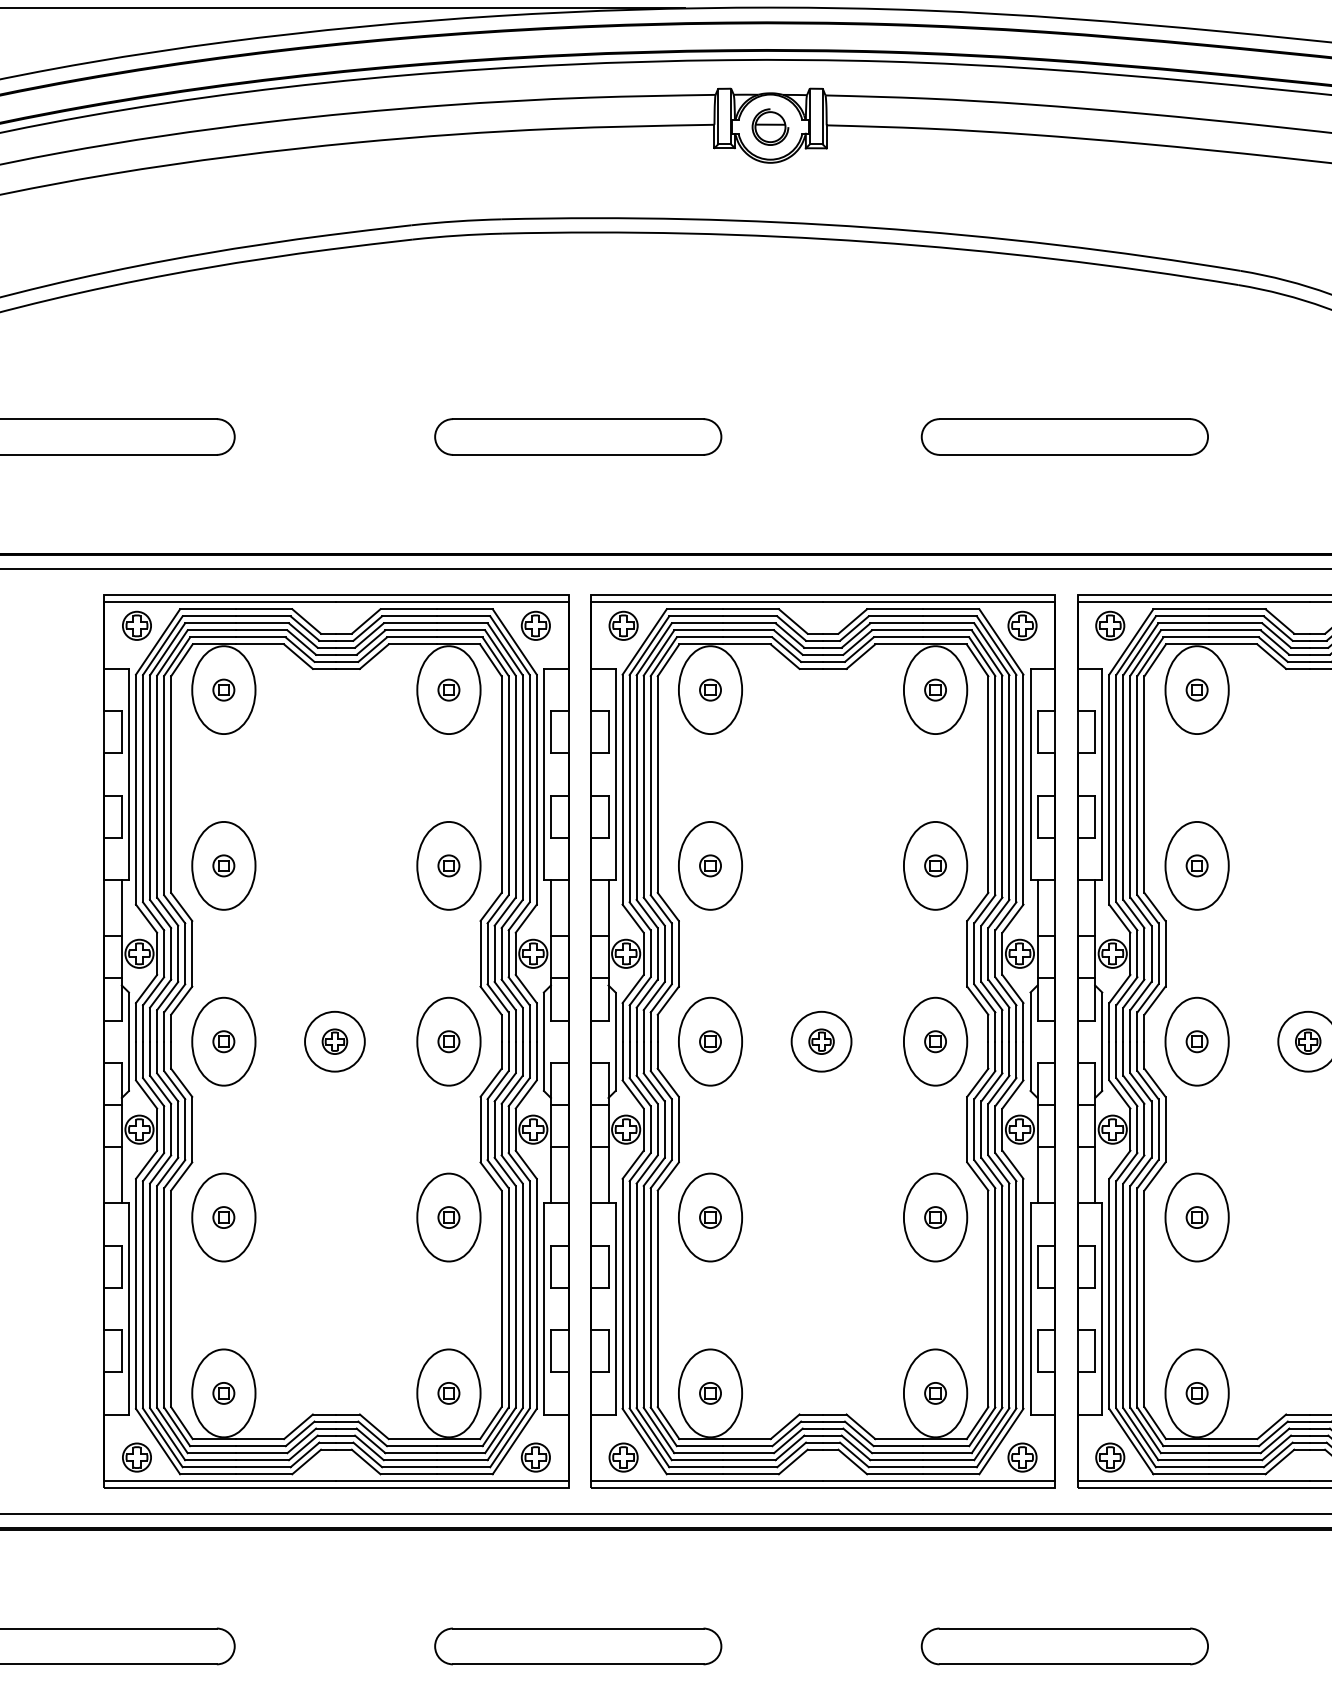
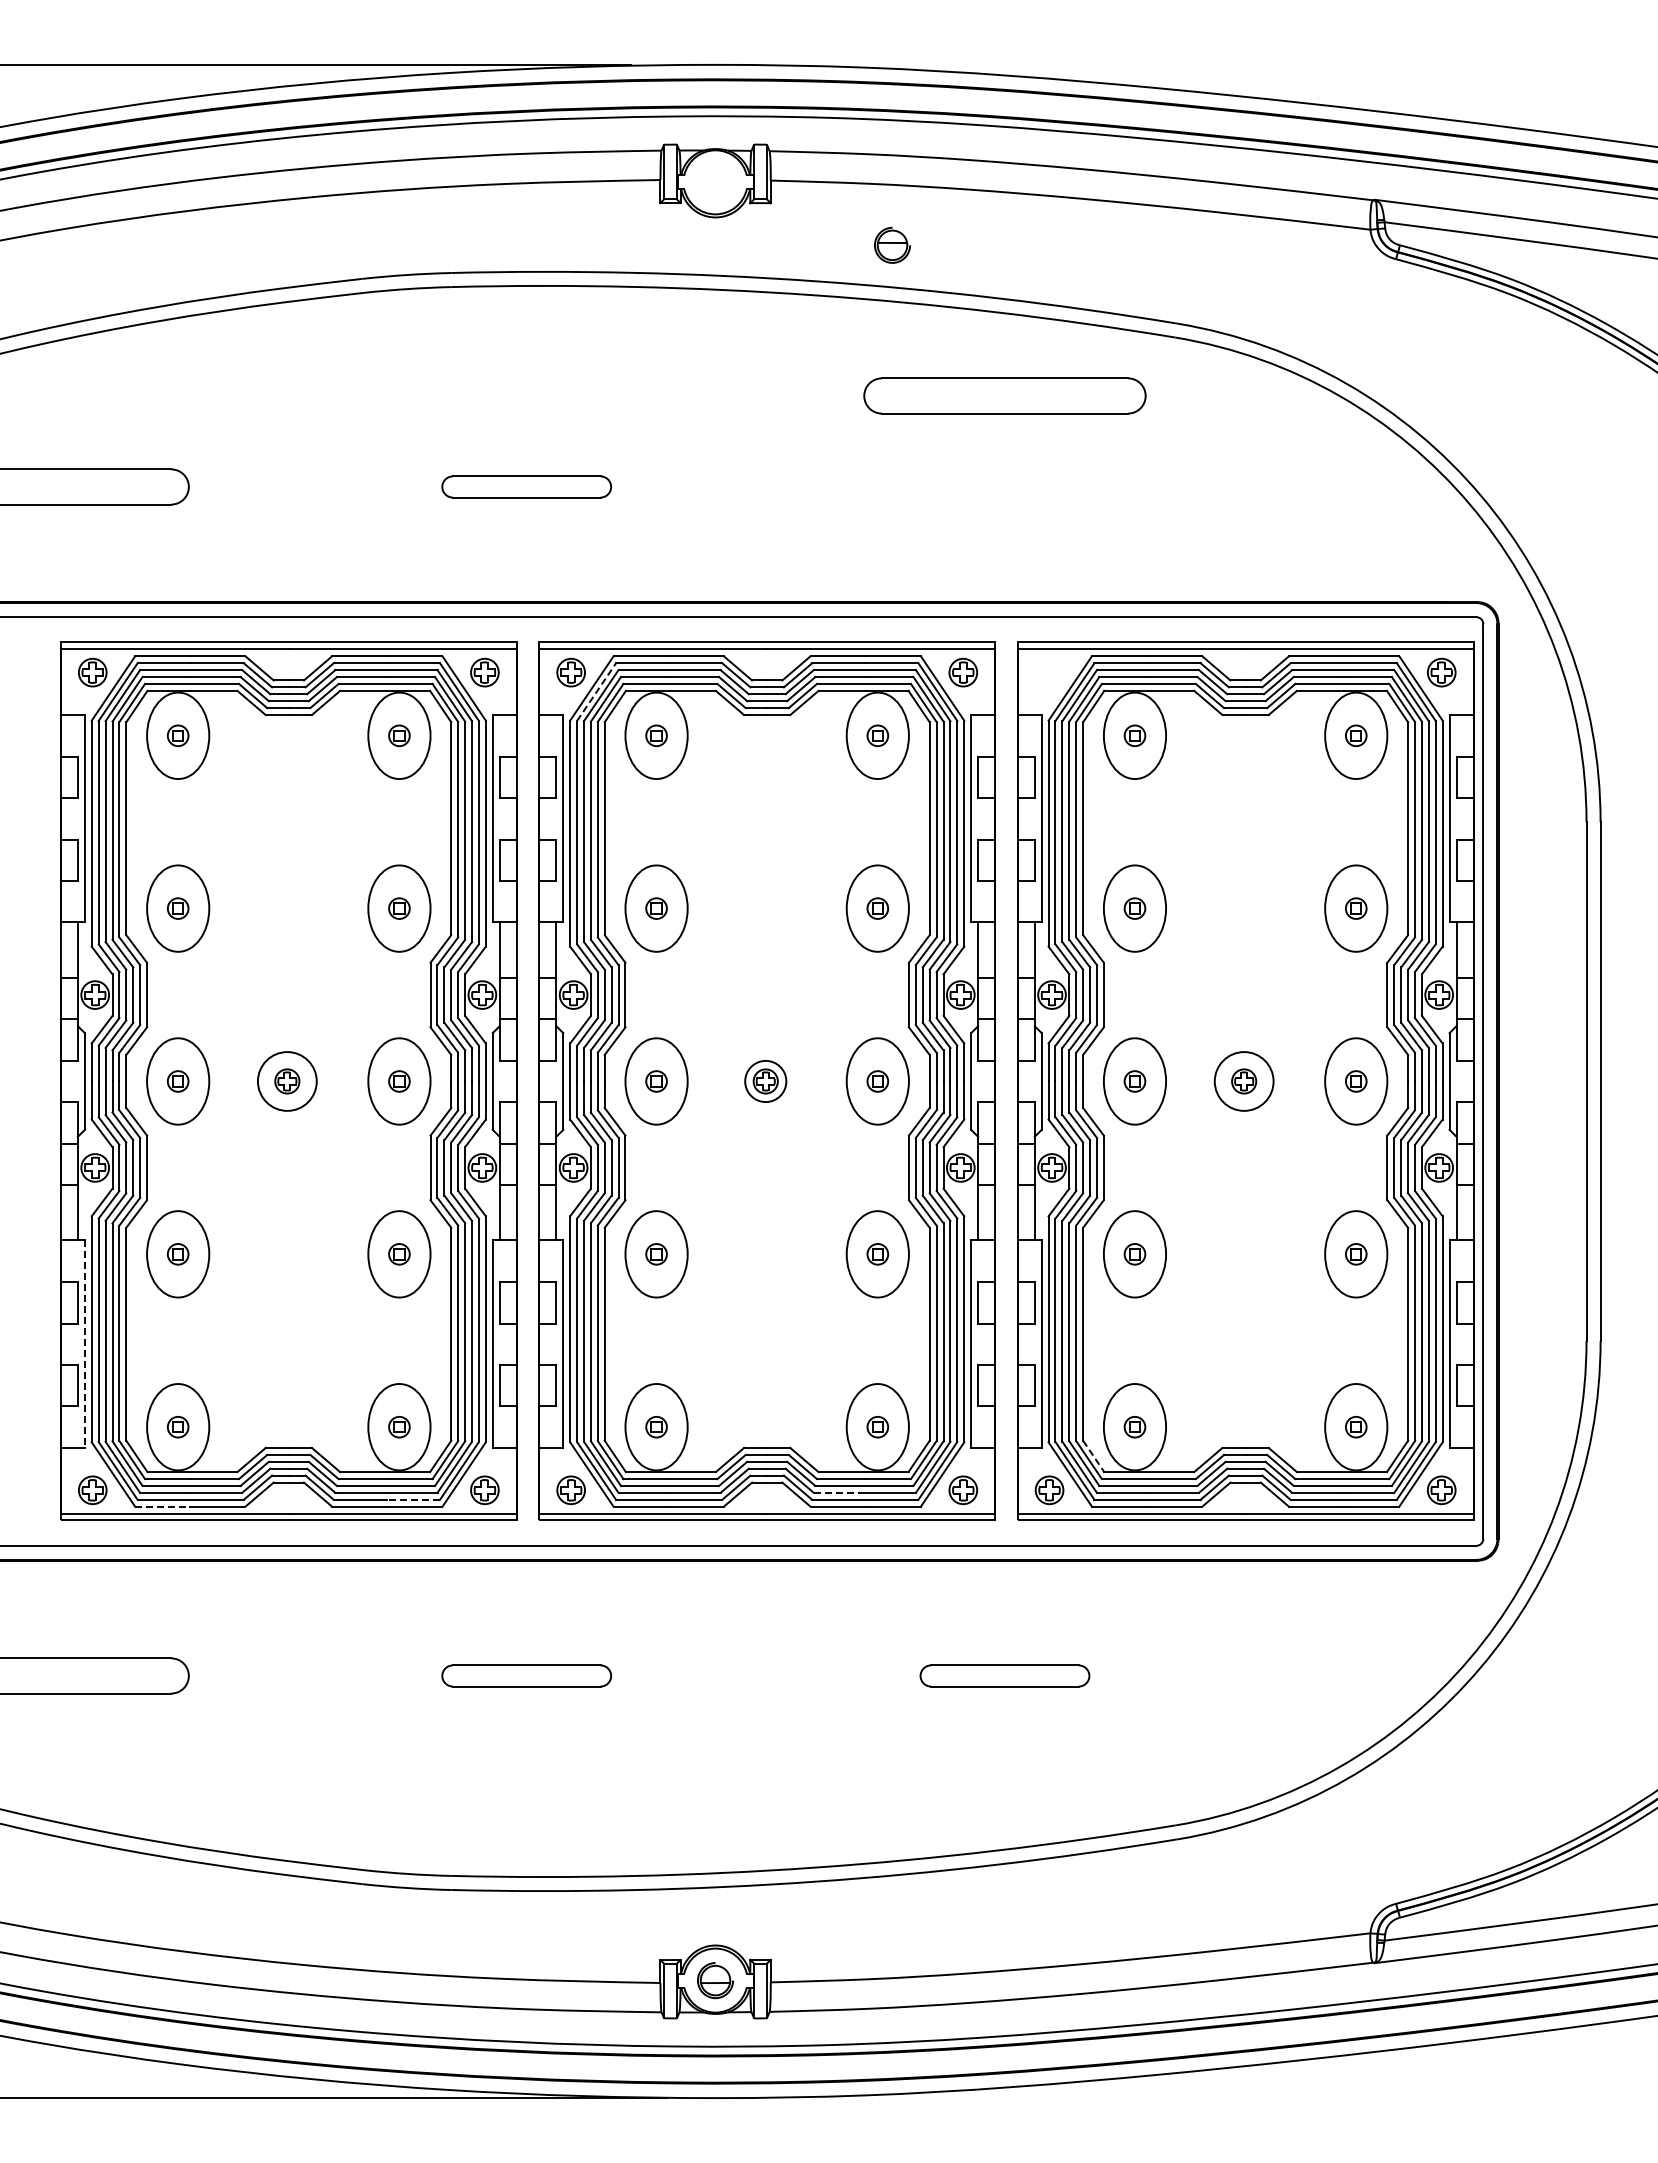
part: (770, 126) -> (892, 244), moved
part: (578, 436) -> (526, 486), size x0.6
part: (1064, 436) -> (1004, 395), moved
part: (1110, 625) -> (1049, 672), removed
line: (649, 646) -> (596, 692), solid -> dashed
circle: (821, 1041) -> (765, 1081), size x0.7
line: (128, 1309) -> (84, 1344), solid -> dashed
line: (1154, 1423) -> (1093, 1456), solid -> dashed
line: (896, 1459) -> (839, 1492), solid -> dashed
line: (463, 1466) -> (413, 1499), solid -> dashed
line: (207, 1474) -> (162, 1506), solid -> dashed
part: (578, 1645) -> (526, 1675), size x0.6
part: (1064, 1645) -> (1004, 1675), size x0.6

